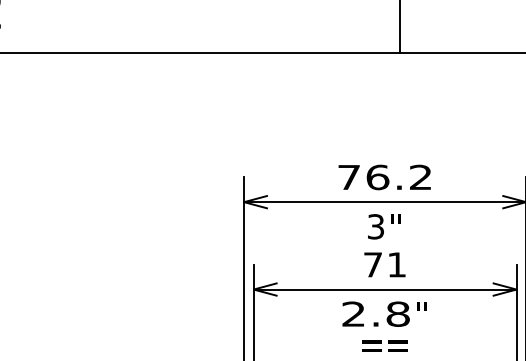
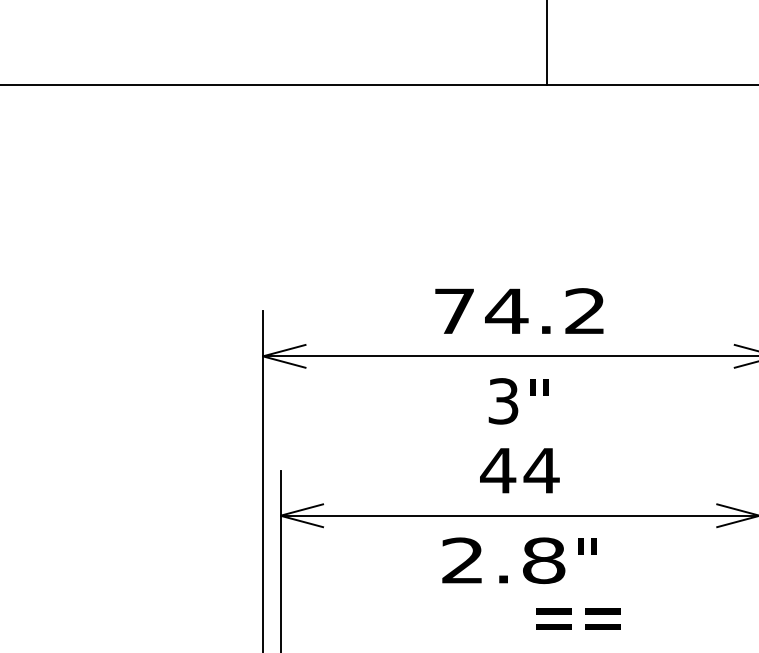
text: (377, 177) -> (506, 311), 76.2 -> 74.2
text: (384, 264) -> (518, 470), 71 -> 44
text: (384, 345) -> (577, 617), moved

